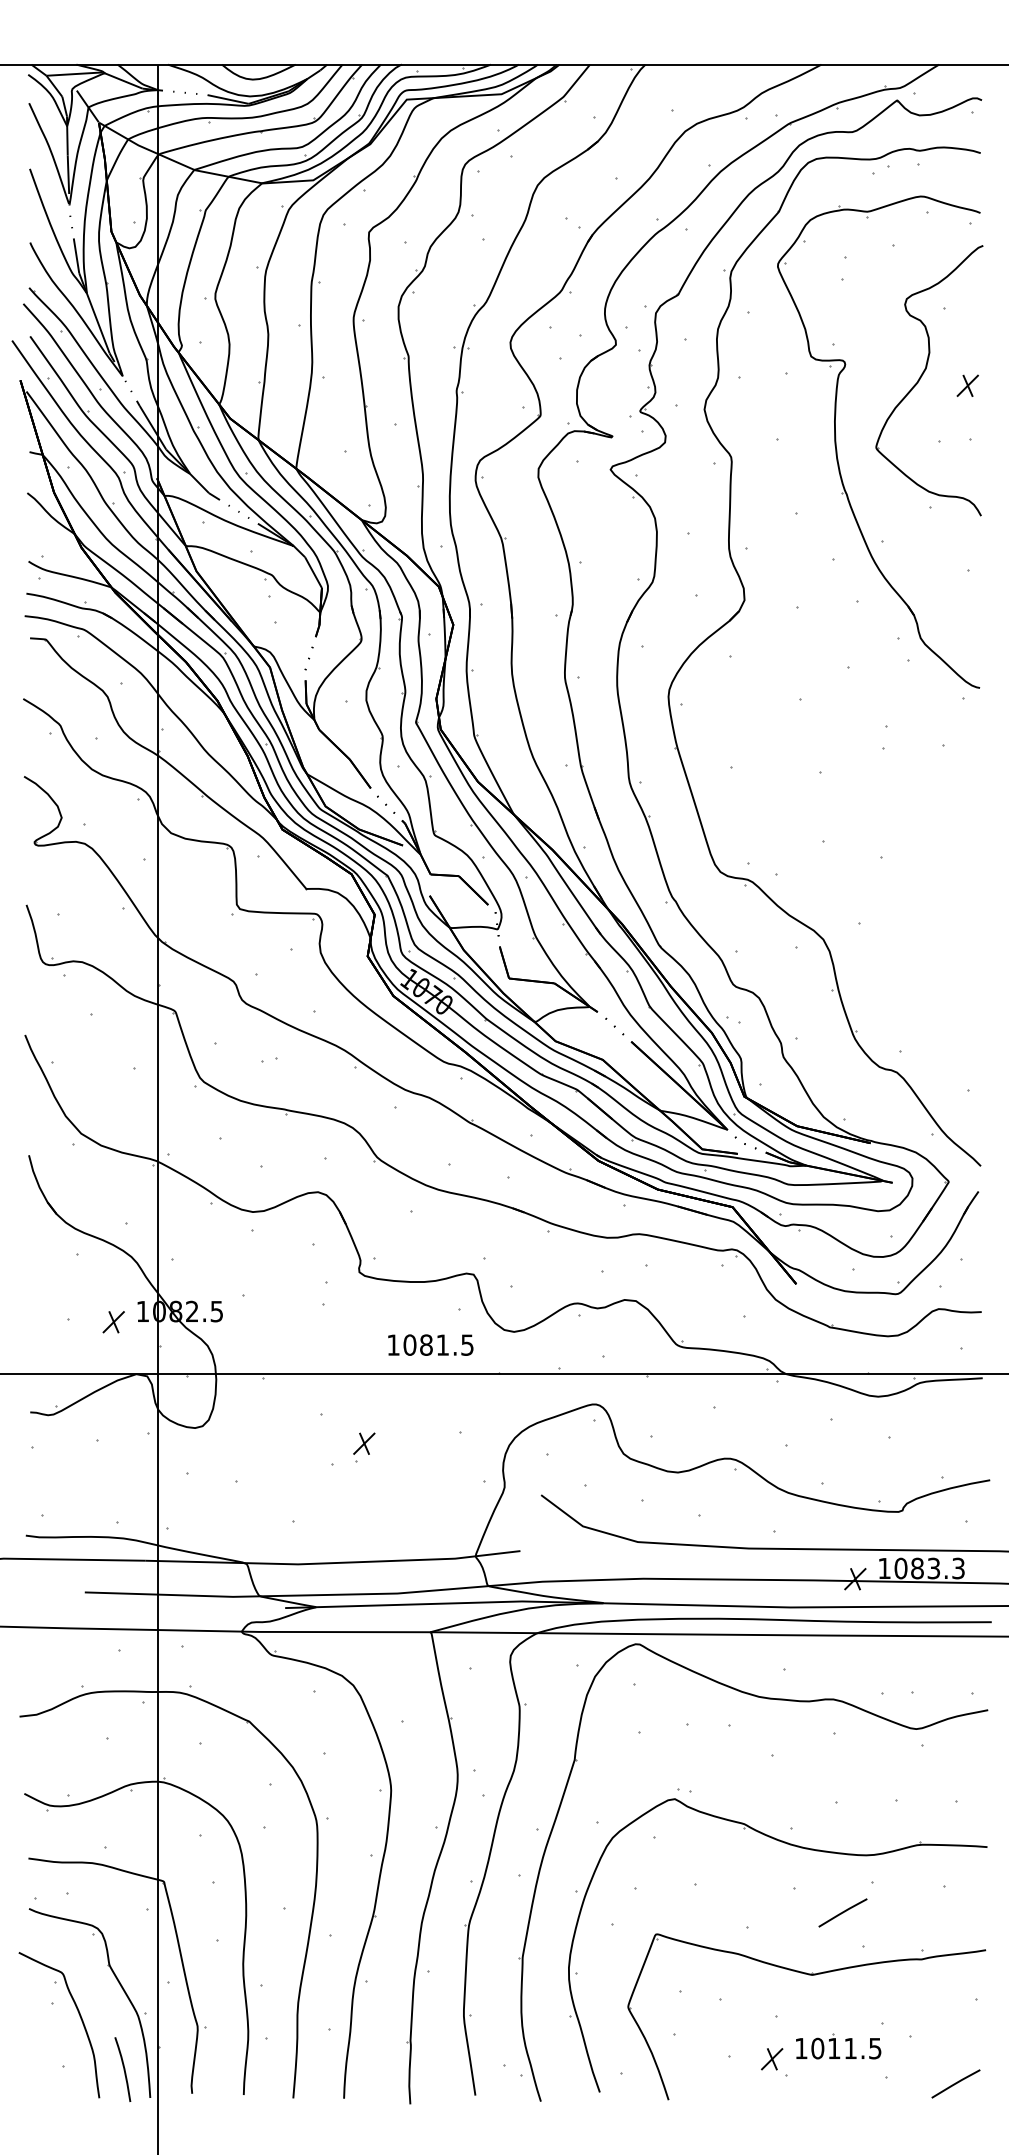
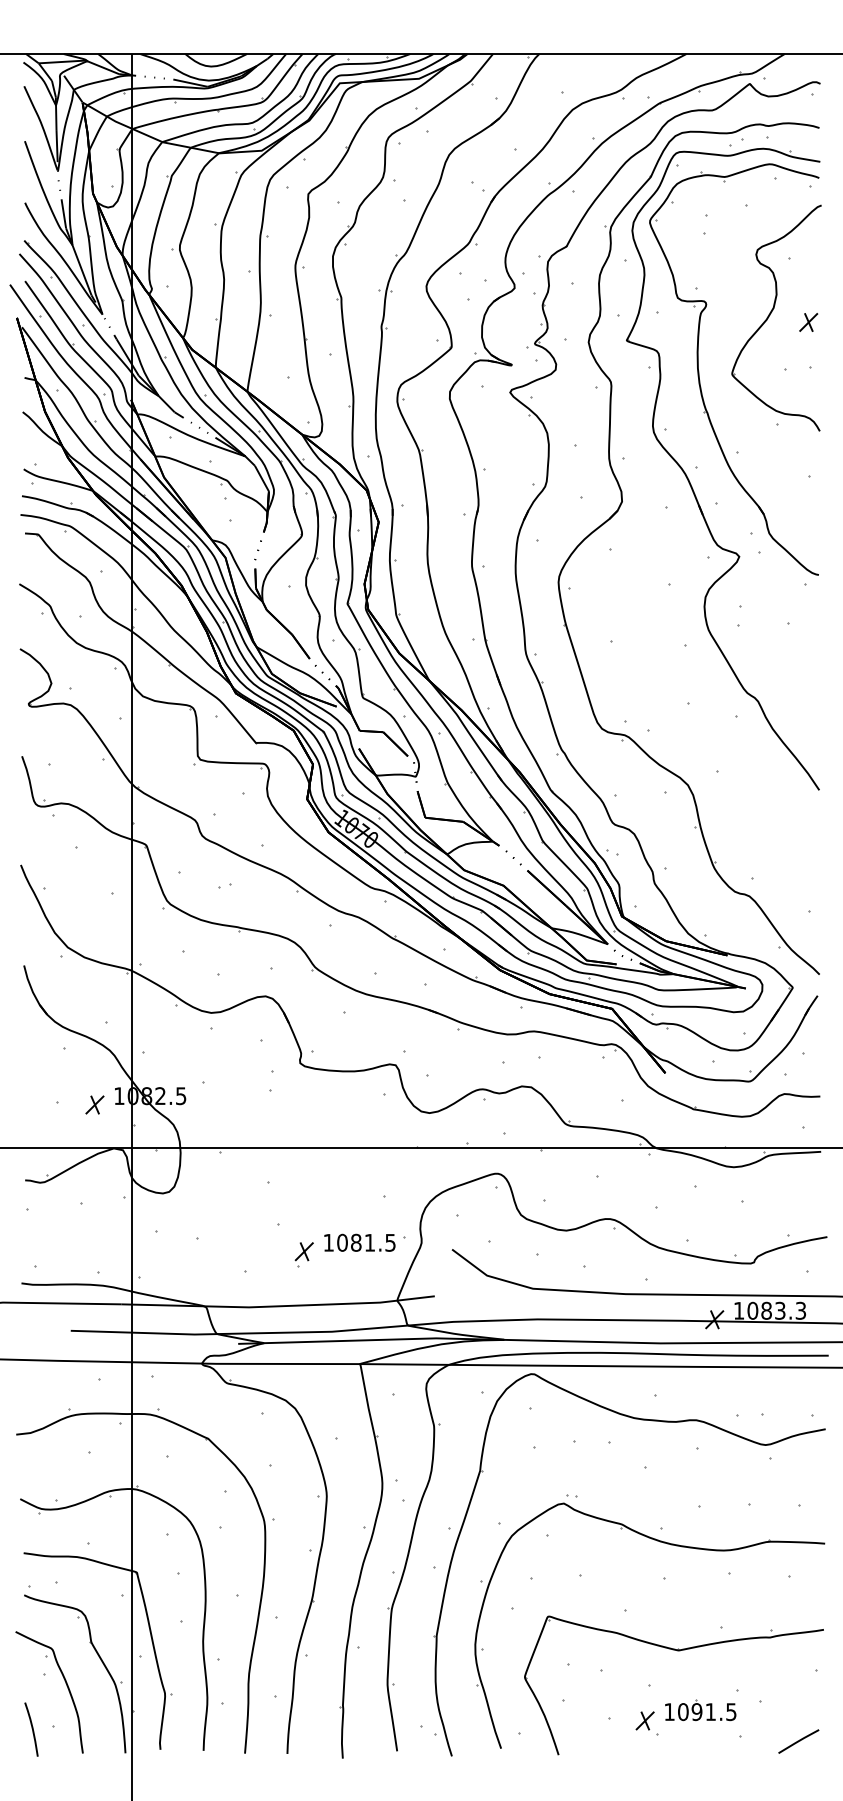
part: (827, 579) -> (691, 484), added
text: (430, 1344) -> (359, 1242), moved
part: (364, 1447) -> (304, 1254), moved
line: (842, 1912) -> (703, 1598), removed
text: (833, 2048) -> (696, 1711), 1011.5 -> 1091.5
curve: (123, 2069) -> (32, 1729), moved

